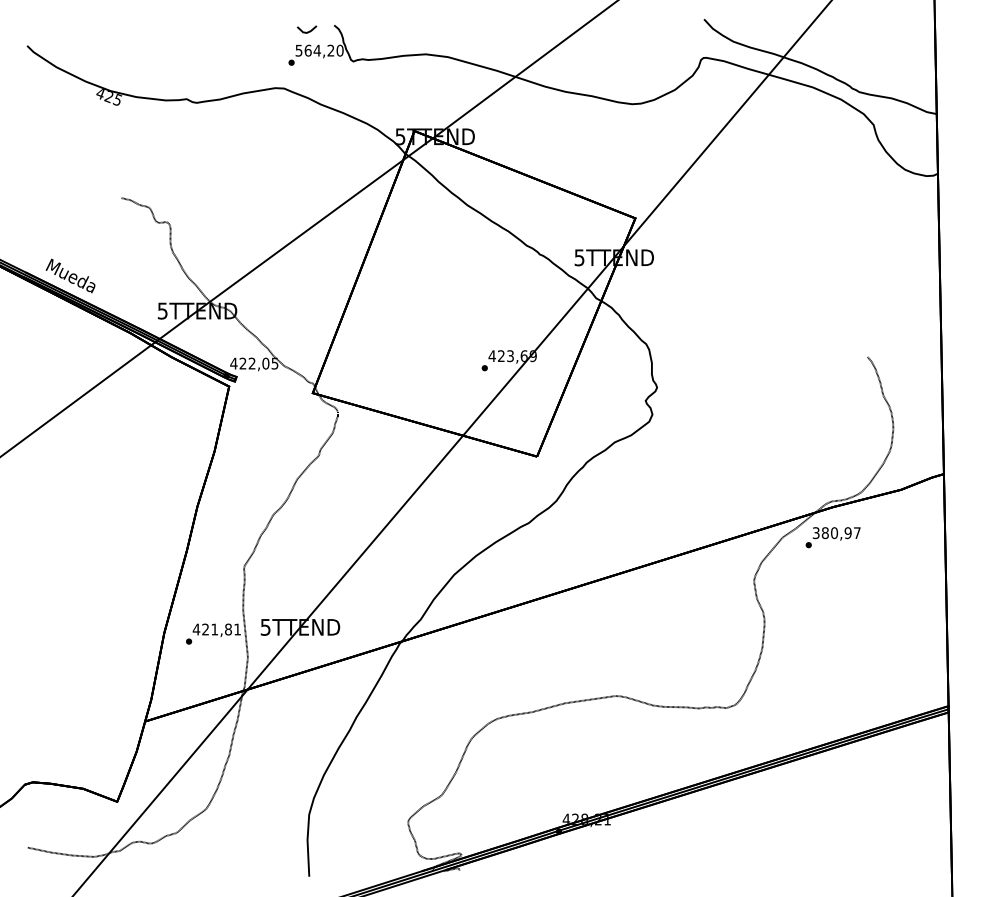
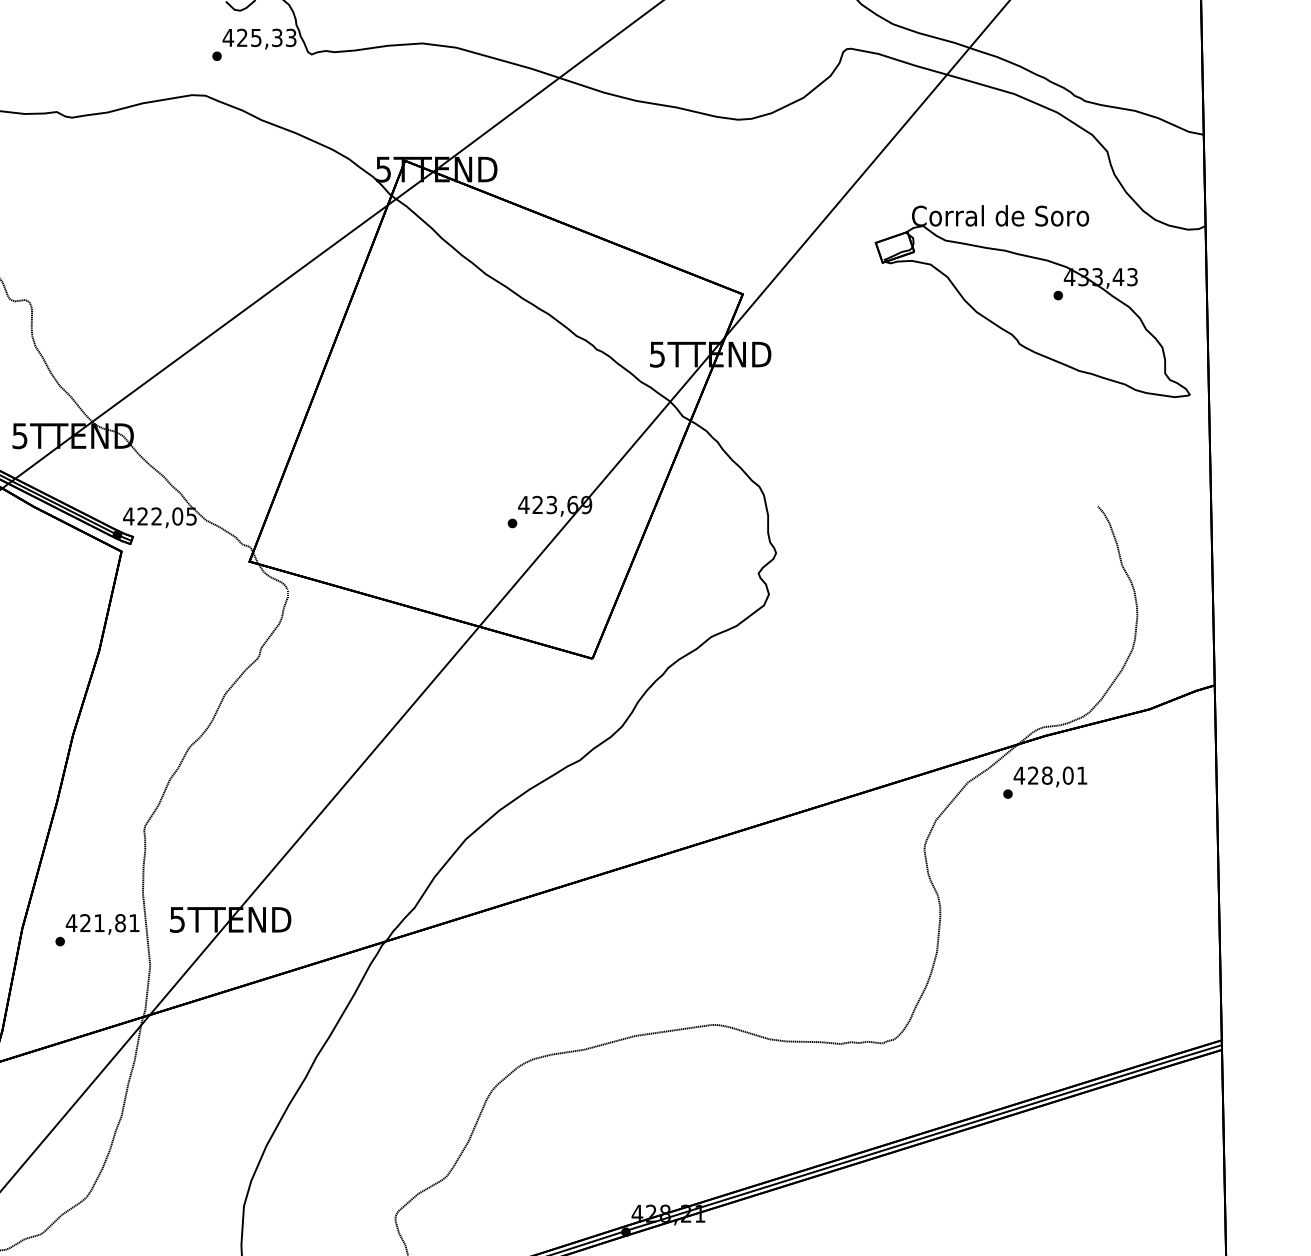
text: (319, 50) -> (259, 37), 564,20 -> 425,33
part: (824, 223) -> (1032, 302), added
text: (836, 533) -> (1050, 776), 380,97 -> 428,01

